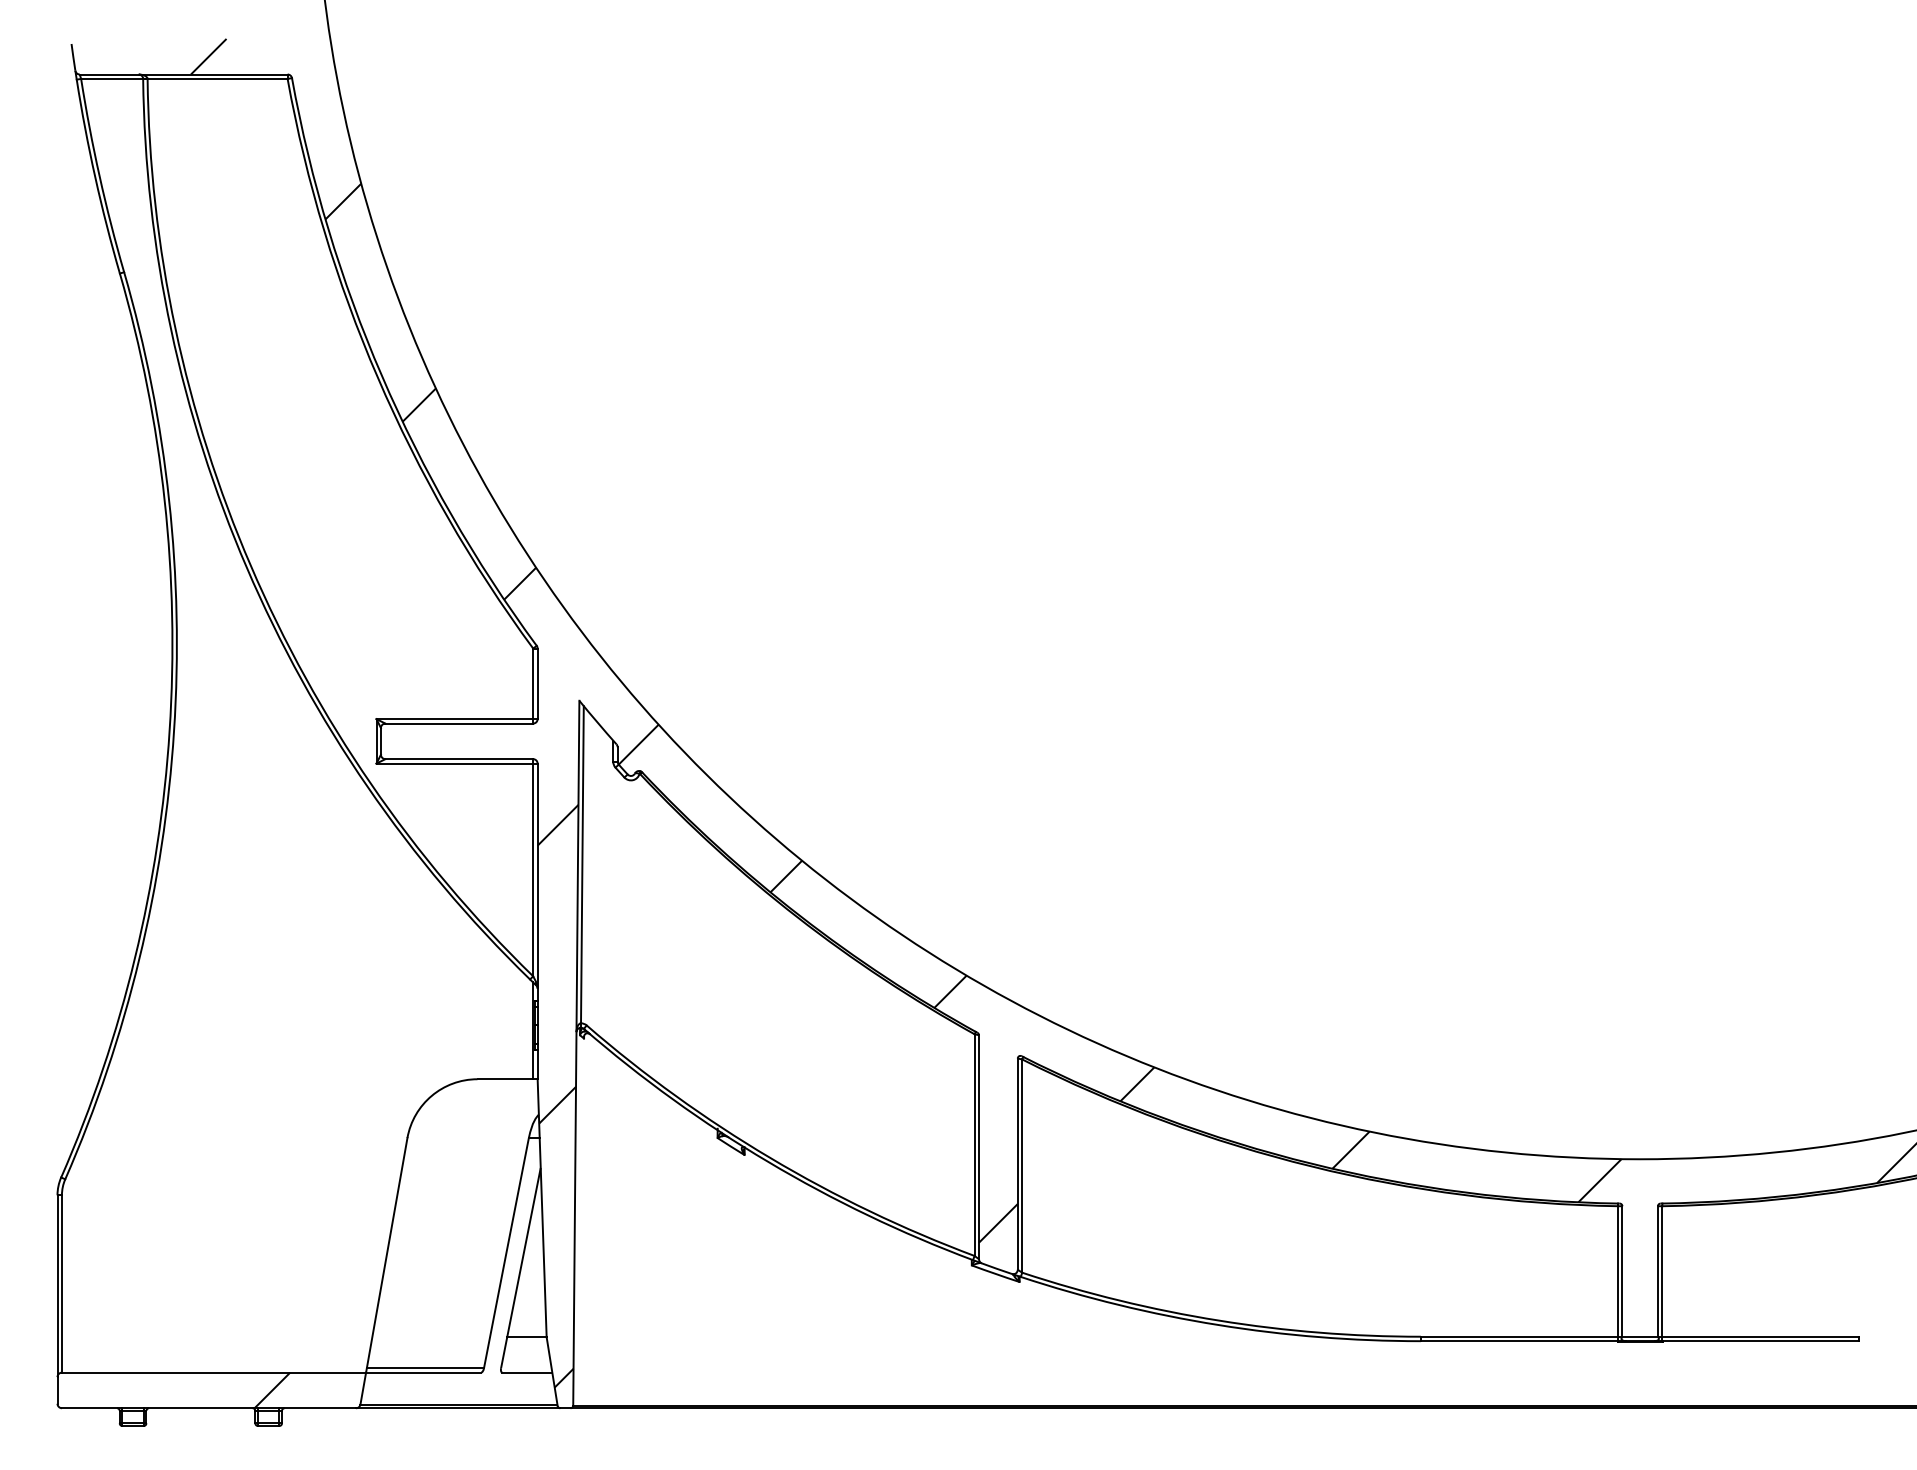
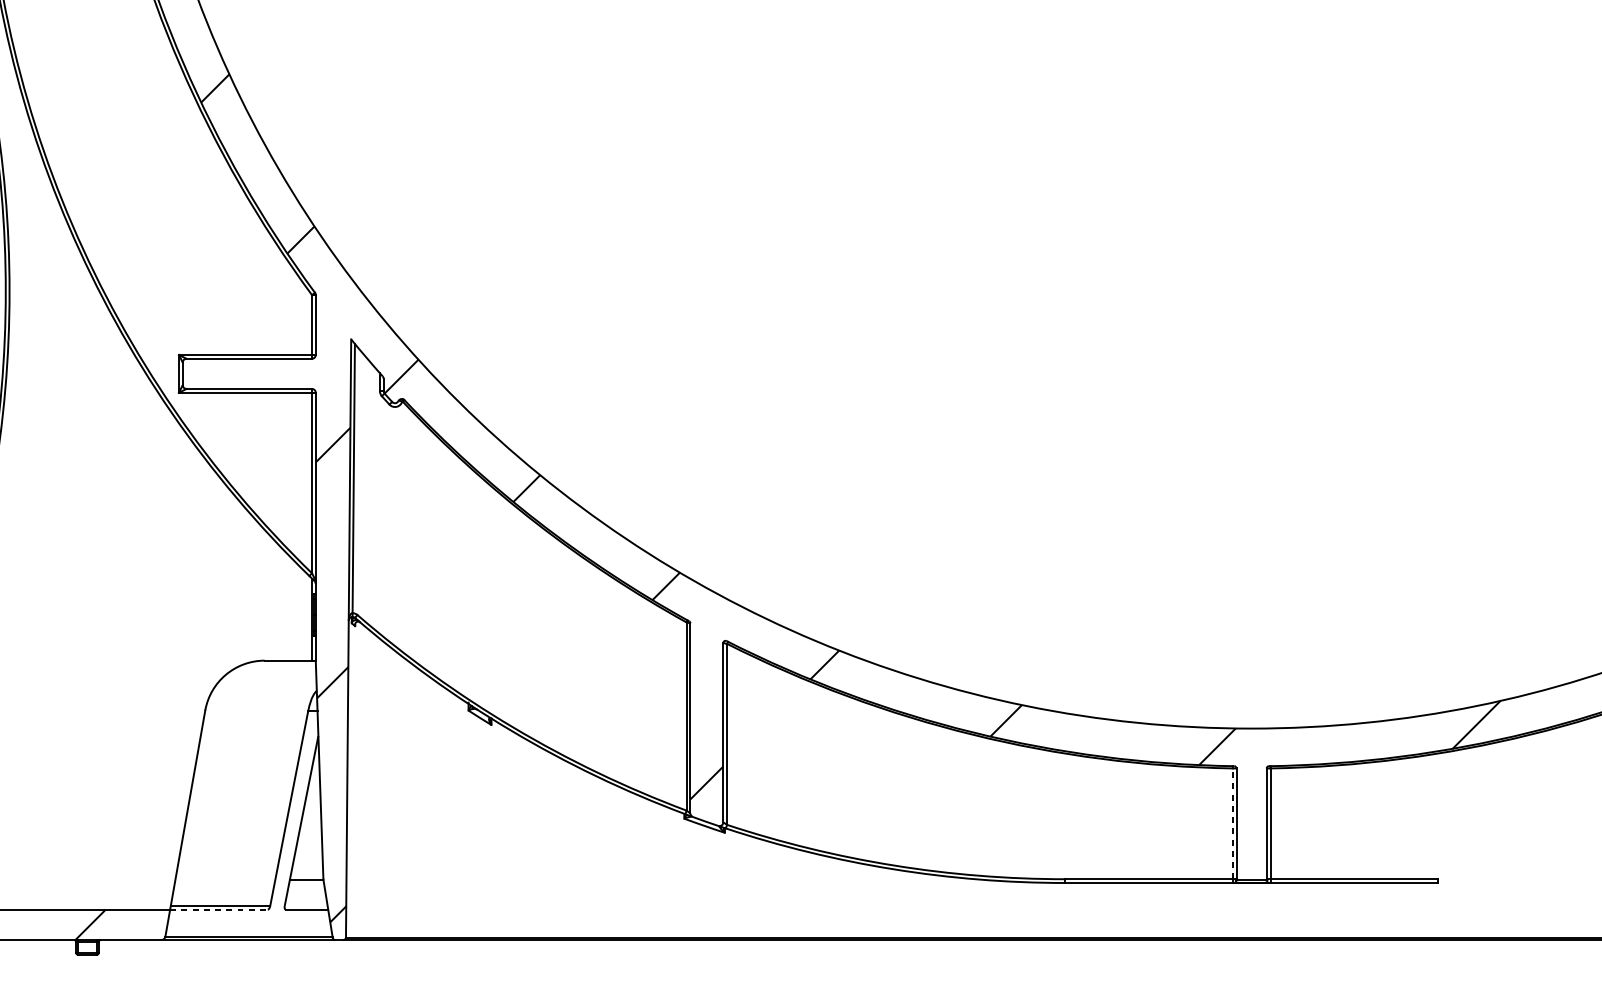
line: (1617, 1270) -> (1232, 822), solid -> dashed
line: (423, 1372) -> (218, 909), solid -> dashed

